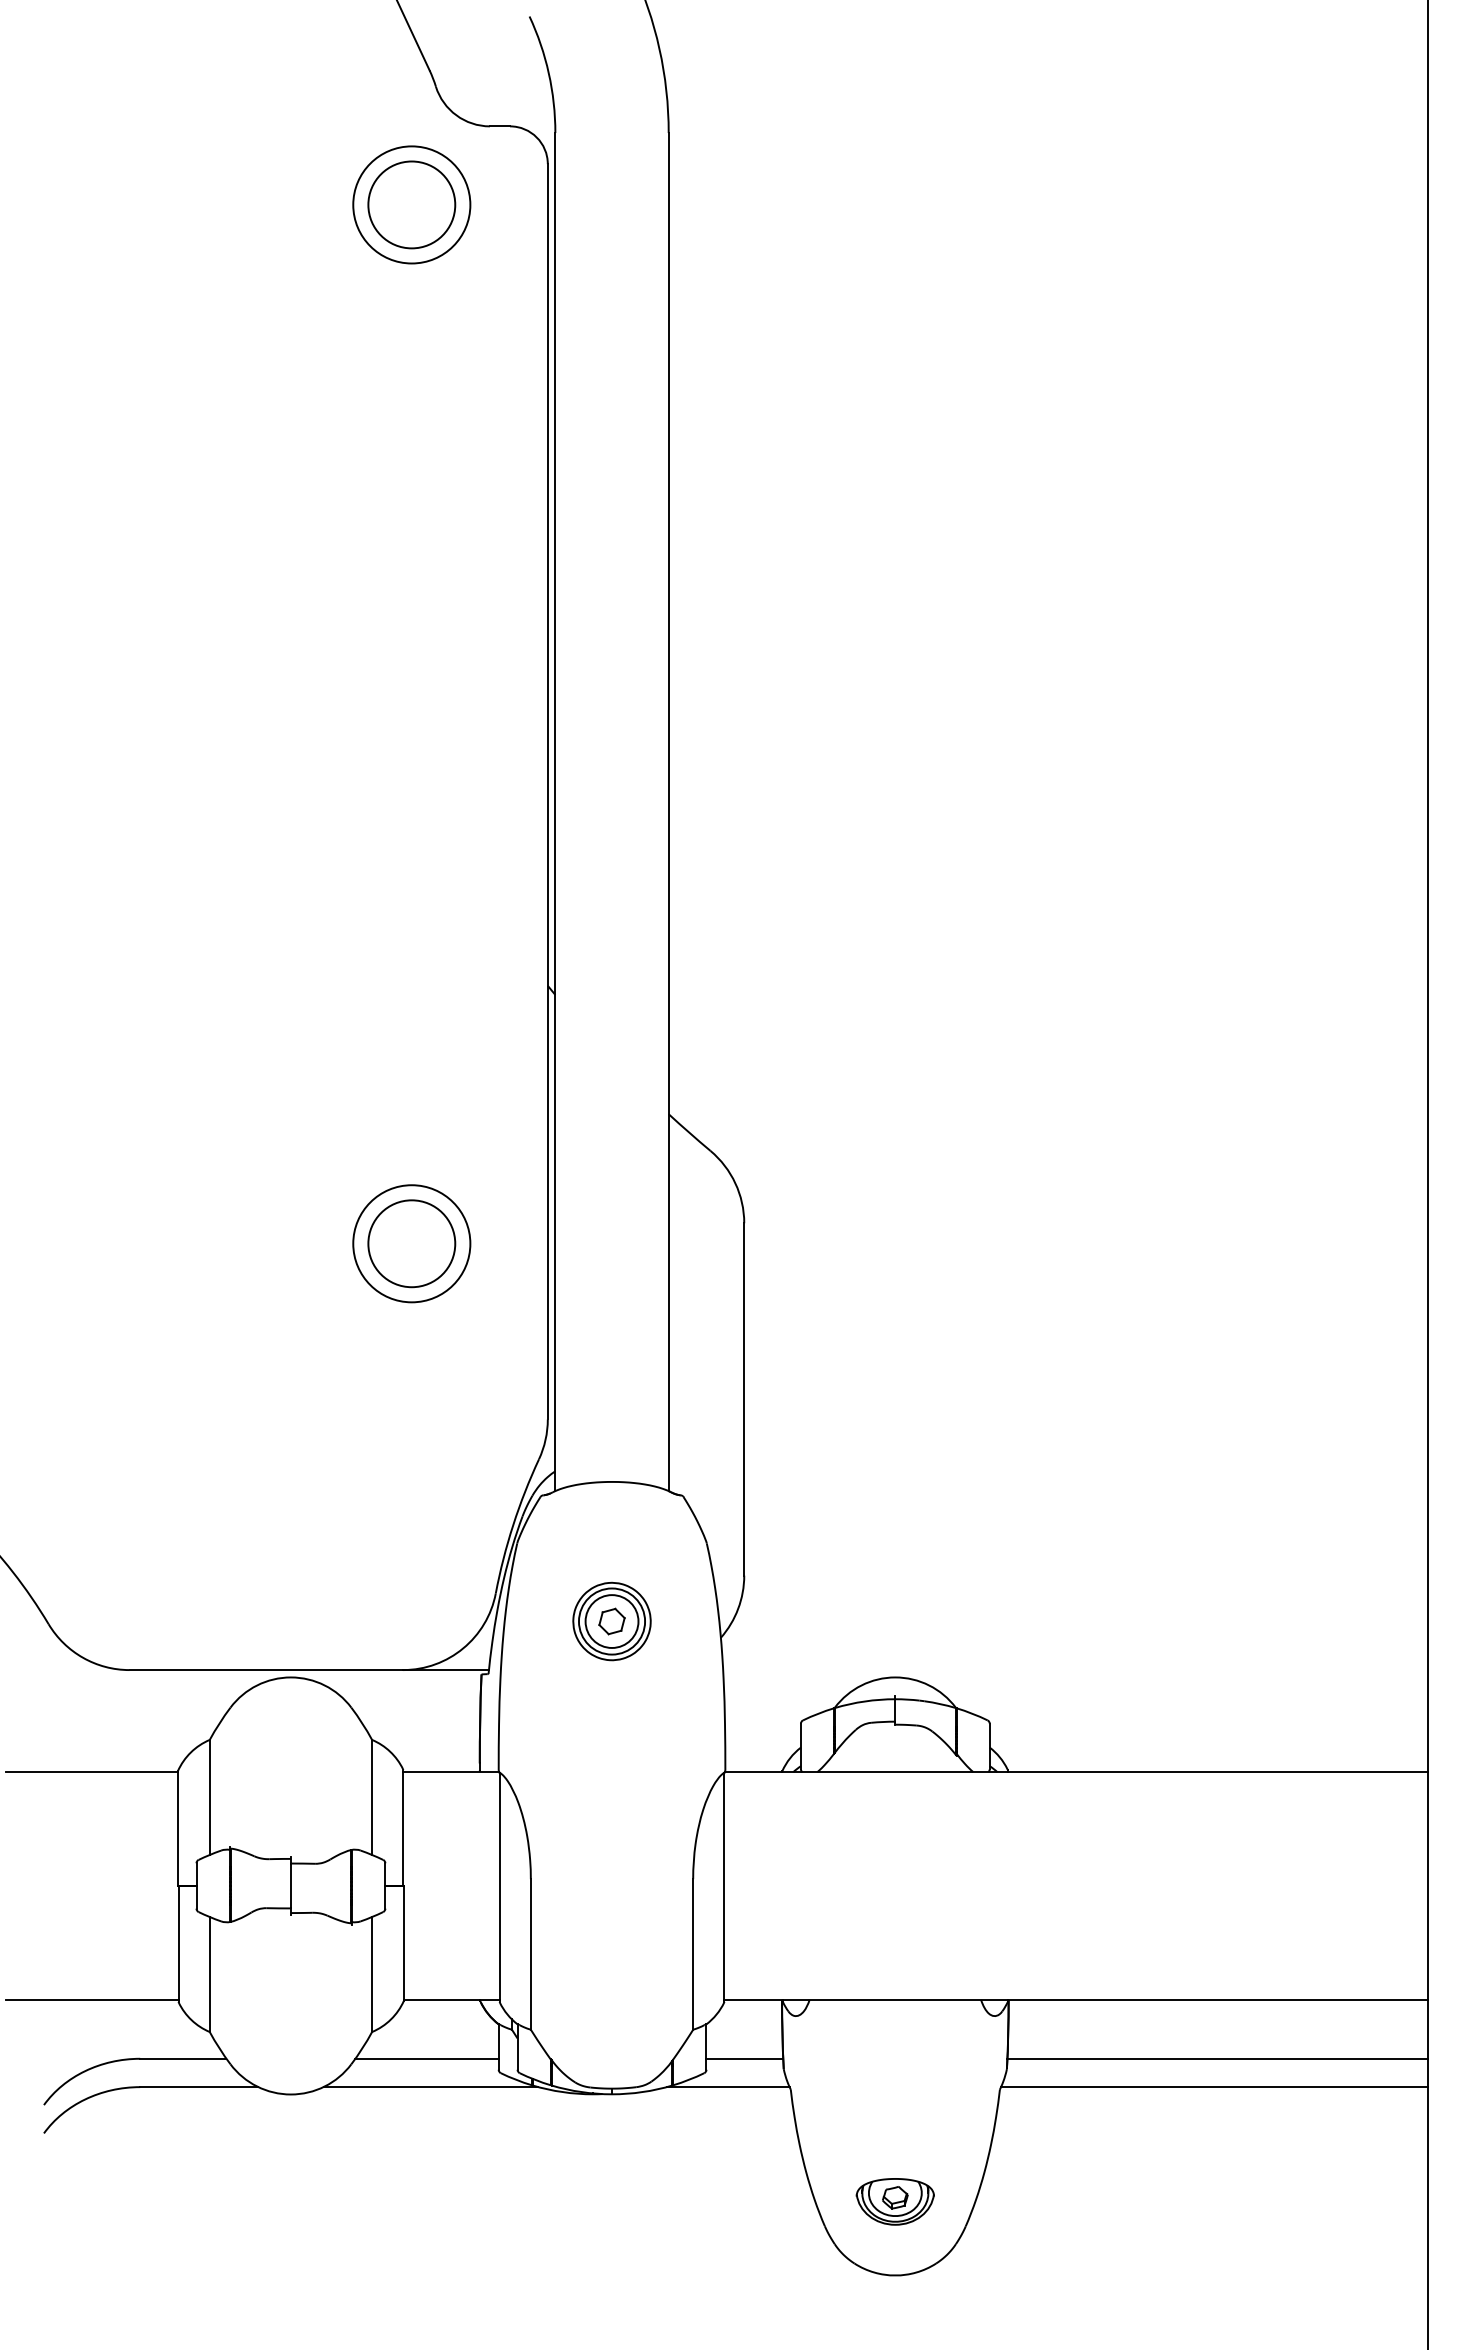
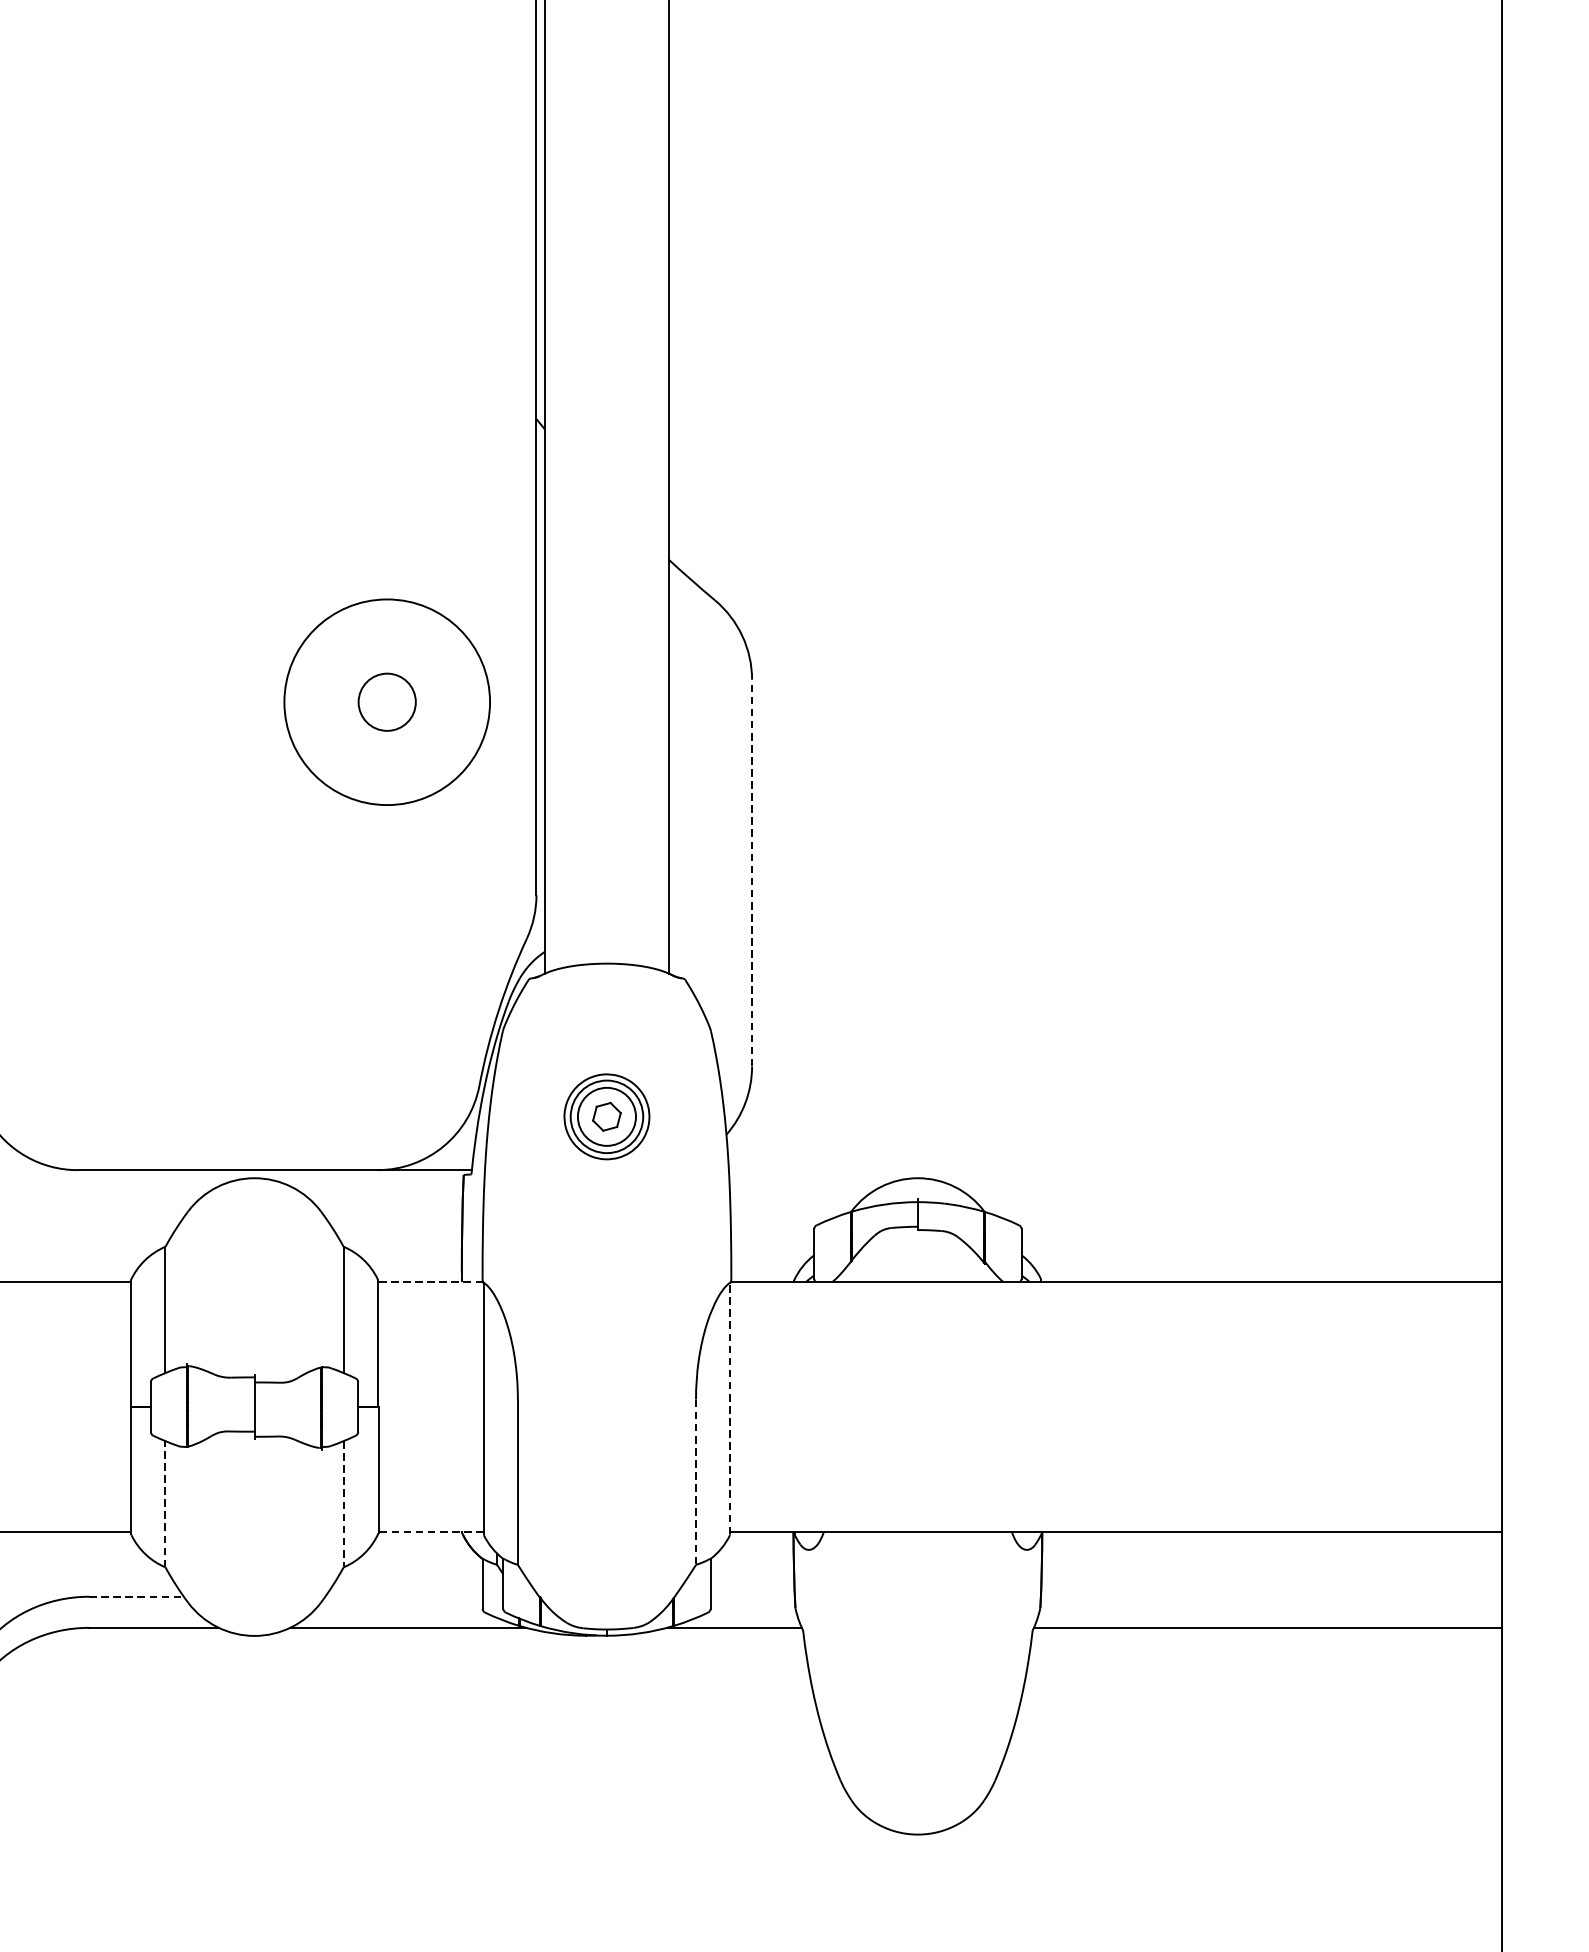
circle: (411, 1243) -> (386, 701), size x0.6
circle: (411, 1243) -> (386, 701), size x1.6
line: (744, 1398) -> (752, 872), solid -> dashed
line: (450, 1772) -> (429, 1282), solid -> dashed
line: (724, 1887) -> (730, 1408), solid -> dashed
line: (693, 1954) -> (696, 1482), solid -> dashed
line: (209, 1974) -> (165, 1504), solid -> dashed
line: (372, 1975) -> (344, 1505), solid -> dashed
line: (451, 1999) -> (430, 1531), solid -> dashed
line: (183, 2058) -> (136, 1596), solid -> dashed
line: (426, 2058) -> (403, 1596), removed
line: (744, 2058) -> (752, 1596), removed
line: (1217, 2058) -> (1271, 1596), removed
part: (894, 2201) -> (916, 1753), removed

